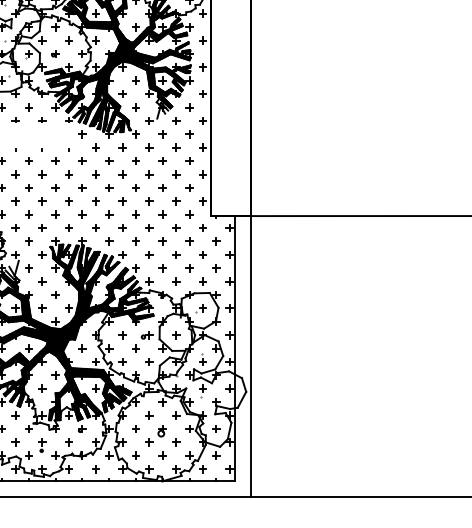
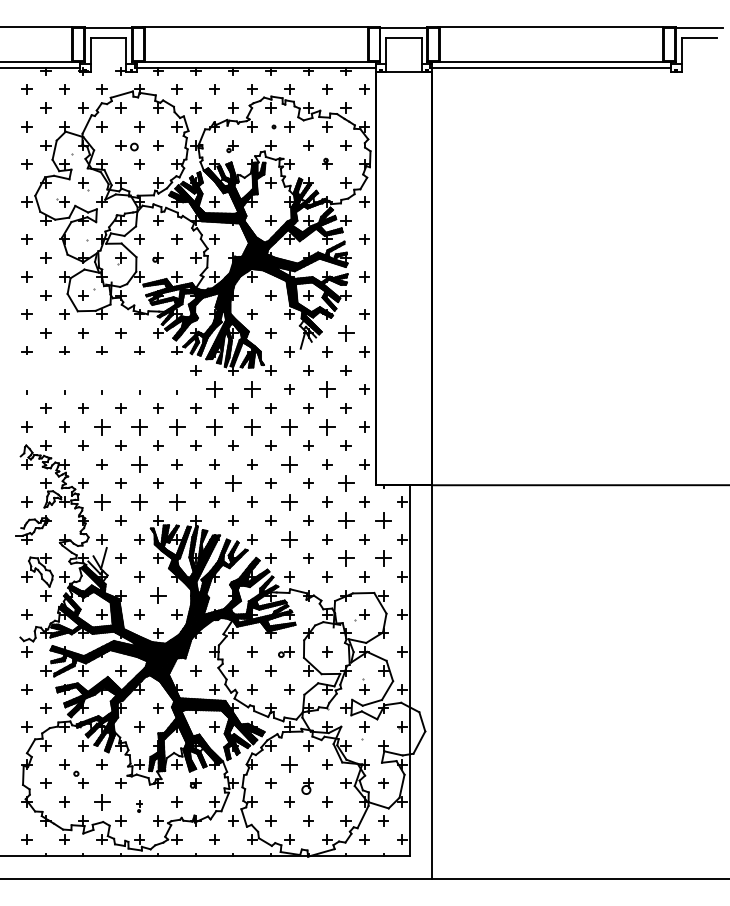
part: (189, 107) -> (345, 333), size x1.6
part: (95, 147) -> (214, 389), size x1.6
part: (122, 147) -> (252, 389), size x1.6
part: (176, 147) -> (327, 389), size x1.6
part: (15, 174) -> (101, 426), size x1.6
part: (42, 174) -> (139, 426), size x1.6
part: (68, 174) -> (176, 426), size x1.6
part: (95, 174) -> (214, 426), size x1.6
part: (122, 174) -> (252, 426), size x1.6
part: (149, 174) -> (289, 426), size x1.6
part: (176, 174) -> (327, 426), size x1.6
part: (42, 201) -> (139, 464), size x1.6
part: (149, 201) -> (289, 464), size x1.6
part: (109, 214) -> (233, 483), size x1.6
part: (189, 214) -> (345, 483), size x1.6
part: (15, 227) -> (101, 501), size x1.6
part: (42, 227) -> (139, 501), size x1.6
part: (68, 227) -> (176, 501), size x1.6
part: (149, 227) -> (289, 501), size x1.6
part: (189, 241) -> (345, 520), size x1.6
part: (216, 241) -> (383, 520), size x1.6
part: (149, 254) -> (289, 539), size x1.6
part: (189, 268) -> (345, 558), size x1.6
part: (216, 268) -> (383, 558), size x1.6
part: (55, 294) -> (158, 595), size x1.6
part: (149, 415) -> (289, 764), size x1.6
part: (15, 441) -> (101, 801), size x1.6
part: (42, 445) -> (139, 806), size x0.6

